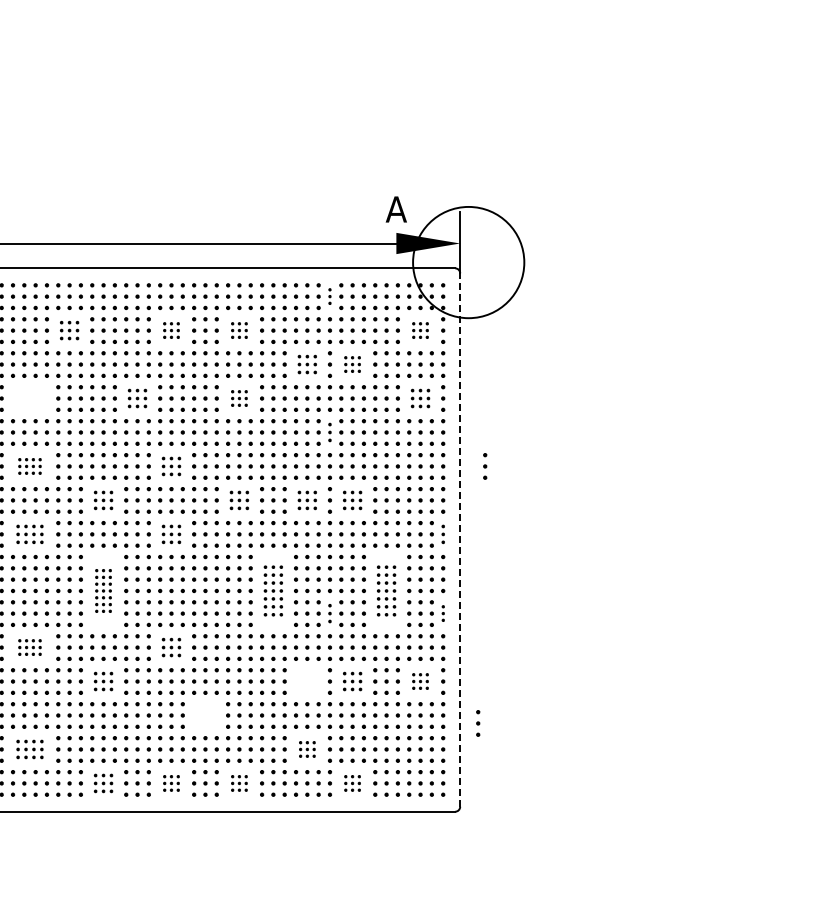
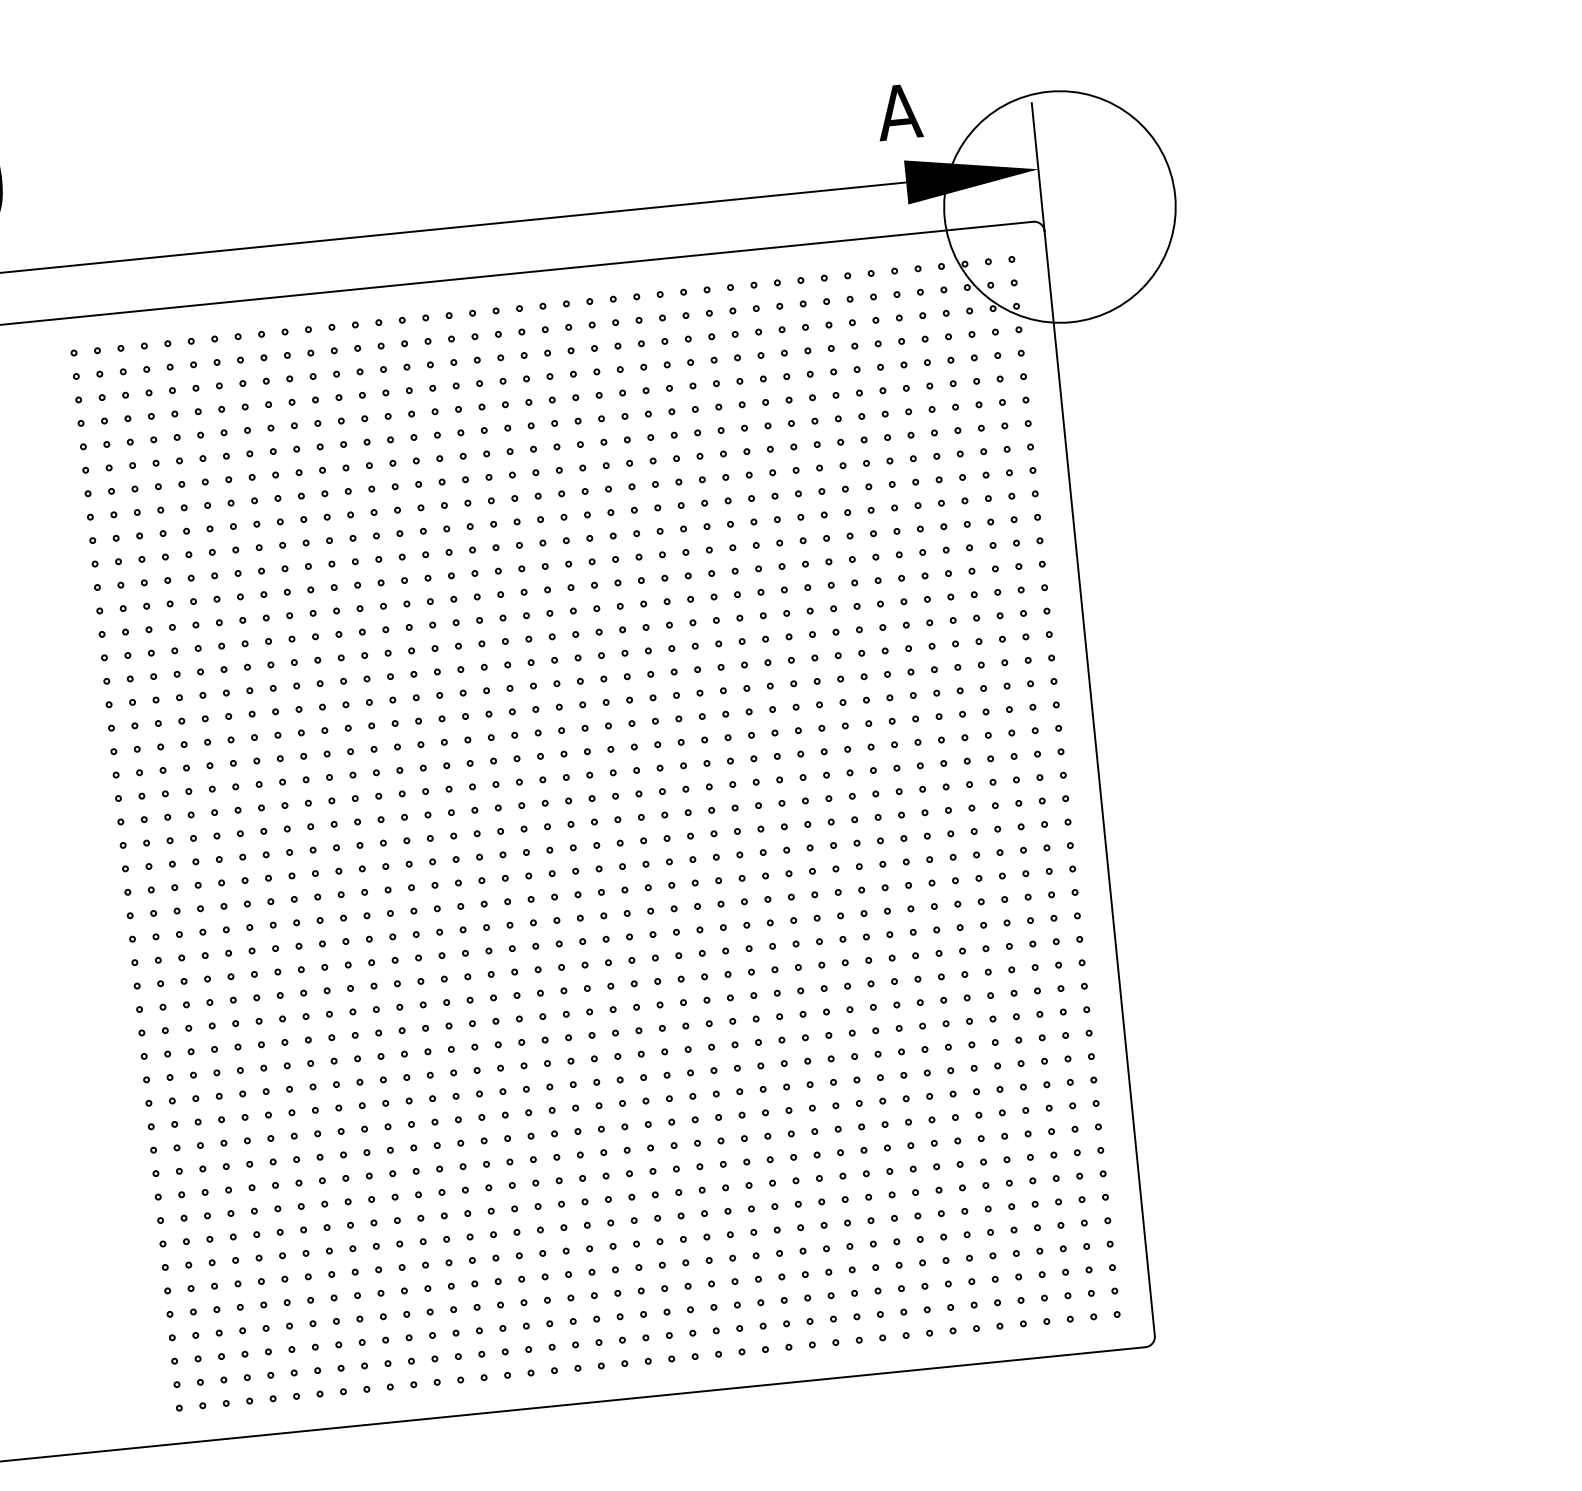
part: (329, 296) -> (778, 306), size x1.67
part: (69, 330) -> (247, 430), size x1.43
part: (171, 330) -> (458, 409), size x1.67
part: (239, 330) -> (599, 395), size x1.67
part: (420, 330) -> (974, 357), size x1.67
part: (307, 364) -> (747, 451), size x1.43
part: (352, 364) -> (840, 442), size x1.67
part: (29, 398) -> (178, 579), added
part: (137, 398) -> (402, 557), size x1.43
part: (239, 398) -> (613, 535), size x1.67
part: (420, 398) -> (988, 498), size x1.43
part: (329, 432) -> (806, 587), size x1.43
part: (29, 466) -> (192, 720), size x1.67
part: (171, 466) -> (486, 690), size x1.43
part: (485, 466) -> (1136, 625), removed
part: (103, 500) -> (352, 775), size x1.43
part: (239, 500) -> (634, 747), size x1.43
part: (307, 500) -> (775, 733), size x1.43
part: (352, 500) -> (868, 723), size x1.43
part: (29, 534) -> (206, 861), size x1.43
part: (171, 534) -> (500, 831), size x1.43
part: (443, 534) -> (1063, 775), size x1.43
line: (460, 540) -> (1100, 784), dashed -> solid
part: (103, 590) -> (371, 961), size x1.67
part: (273, 590) -> (723, 926), size x1.43
part: (386, 590) -> (957, 903), size x1.43
part: (329, 613) -> (844, 962), size x1.43
part: (443, 613) -> (1080, 939), size x1.67
part: (29, 647) -> (229, 1095), size x1.67
part: (171, 647) -> (523, 1065), size x1.43
part: (103, 681) -> (390, 1150), size x1.43
part: (307, 681) -> (812, 1107), added
part: (352, 681) -> (905, 1098), size x1.43
part: (420, 681) -> (1046, 1084), size x1.67
part: (205, 715) -> (608, 1199), added
part: (478, 723) -> (1175, 1159), removed
part: (29, 749) -> (250, 1306), size x1.43
part: (307, 749) -> (826, 1248), size x1.67
part: (103, 783) -> (411, 1361), size x1.43
part: (171, 783) -> (552, 1347), size x1.67
part: (239, 783) -> (692, 1333), size x1.67
part: (352, 783) -> (926, 1309), size x1.67

